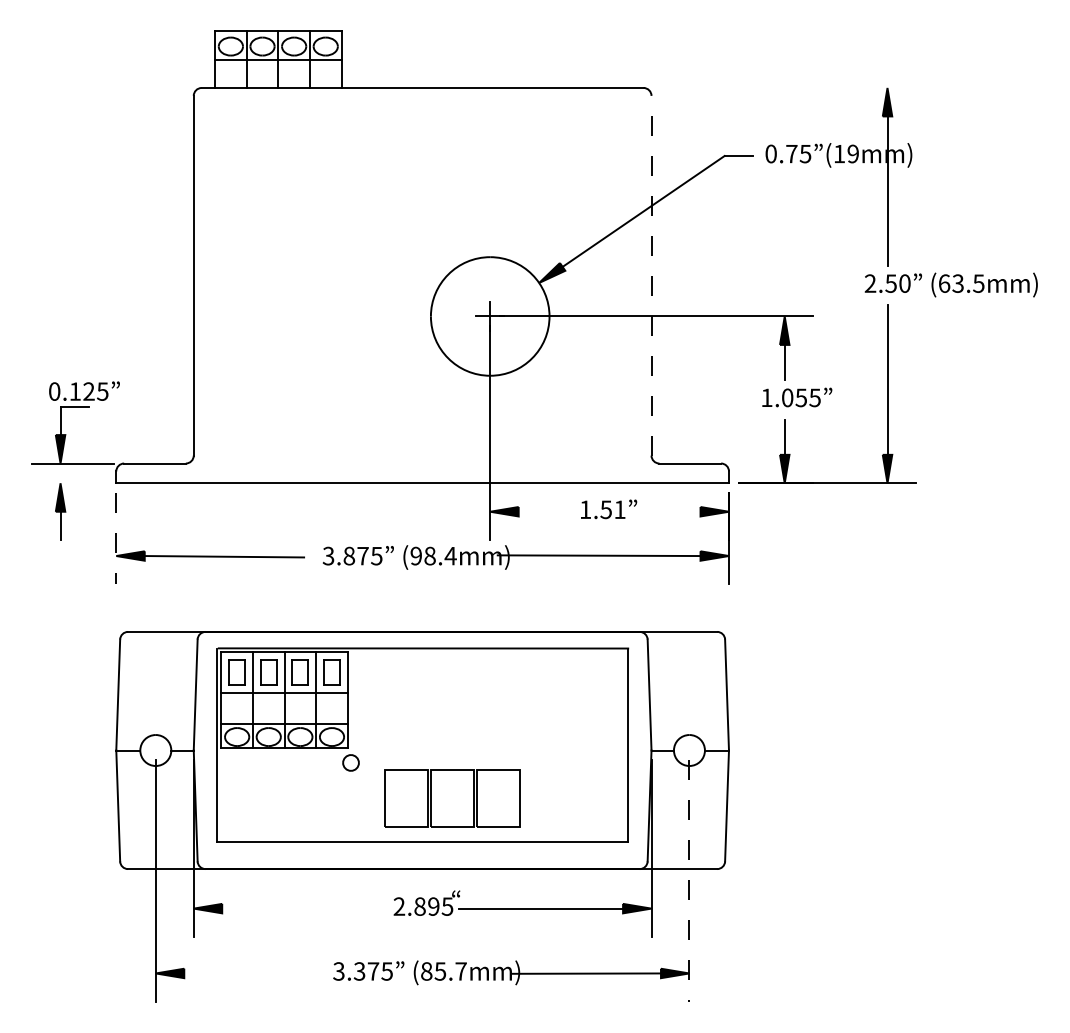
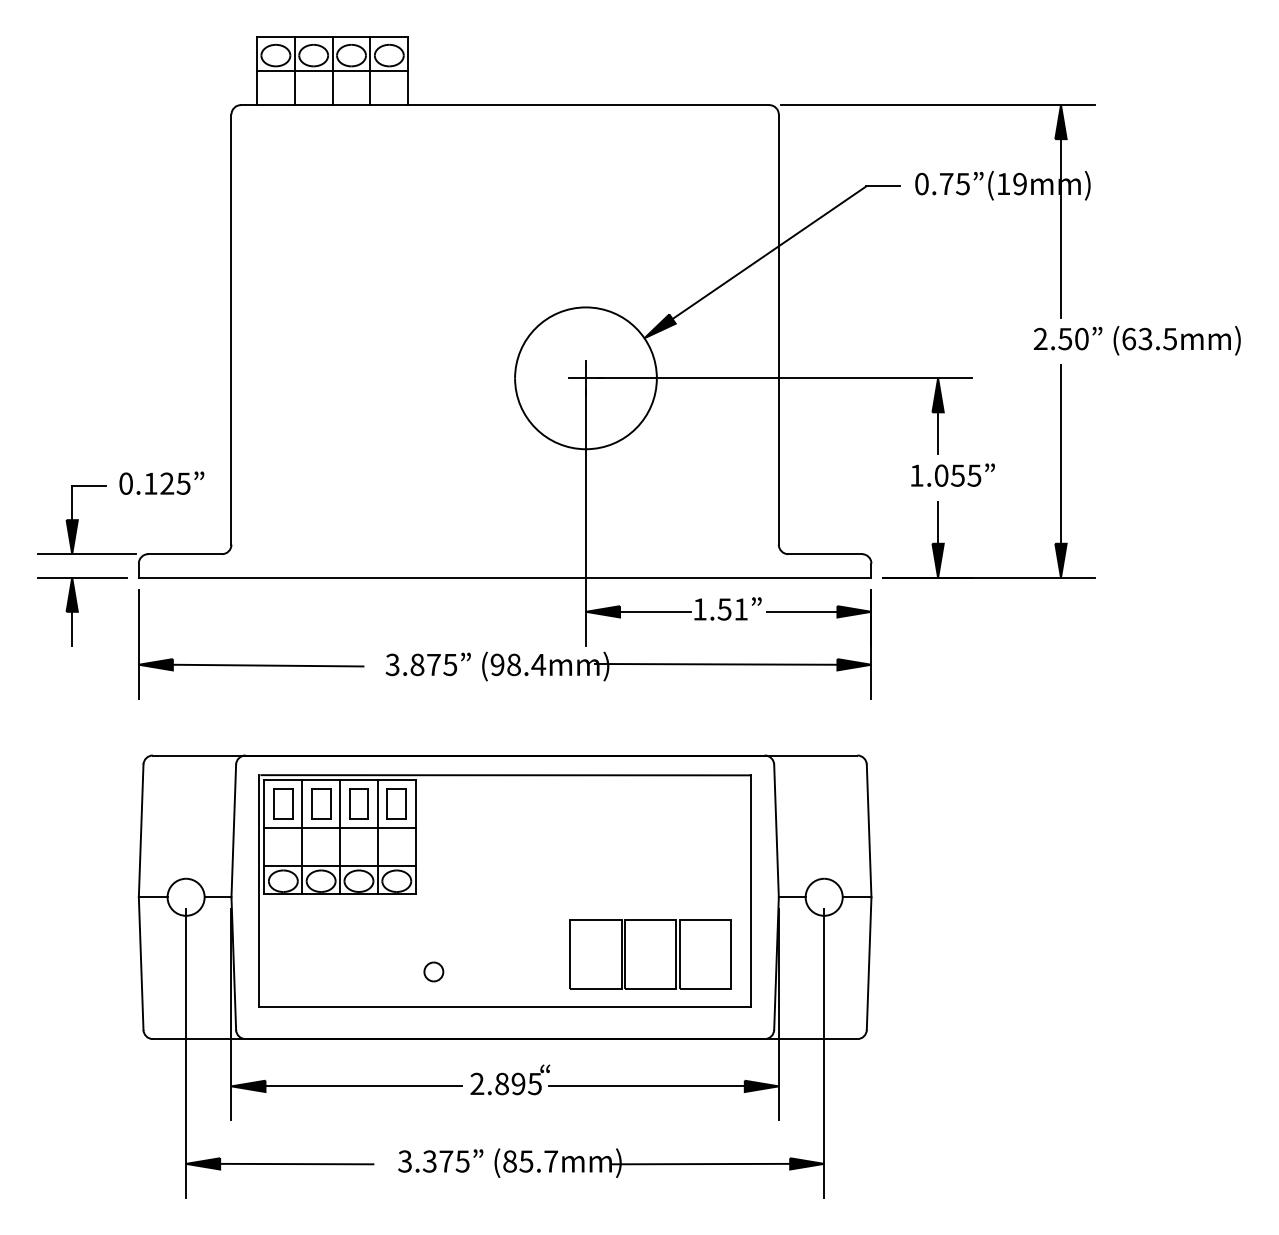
line: (784, 88) -> (937, 105), added
line: (651, 275) -> (778, 329), dashed -> solid
text: (84, 390) -> (161, 482), moved
line: (69, 483) -> (82, 578), added
line: (547, 511) -> (654, 611), added
line: (670, 511) -> (801, 611), added
line: (116, 538) -> (139, 643), dashed -> solid
part: (350, 762) -> (433, 971), moved
part: (452, 798) -> (650, 954), moved
line: (689, 881) -> (824, 1053), dashed -> solid
line: (304, 908) -> (363, 1086), added
line: (248, 973) -> (296, 1163), added

